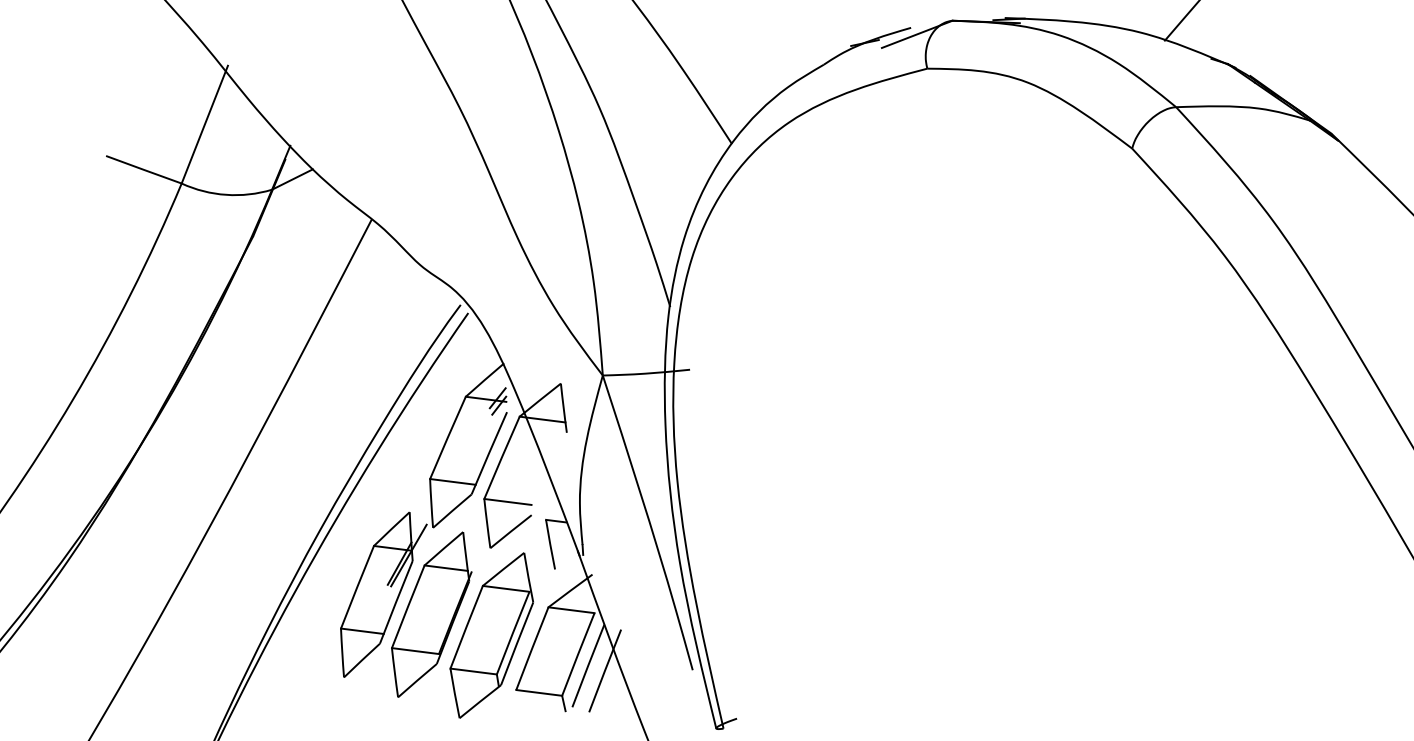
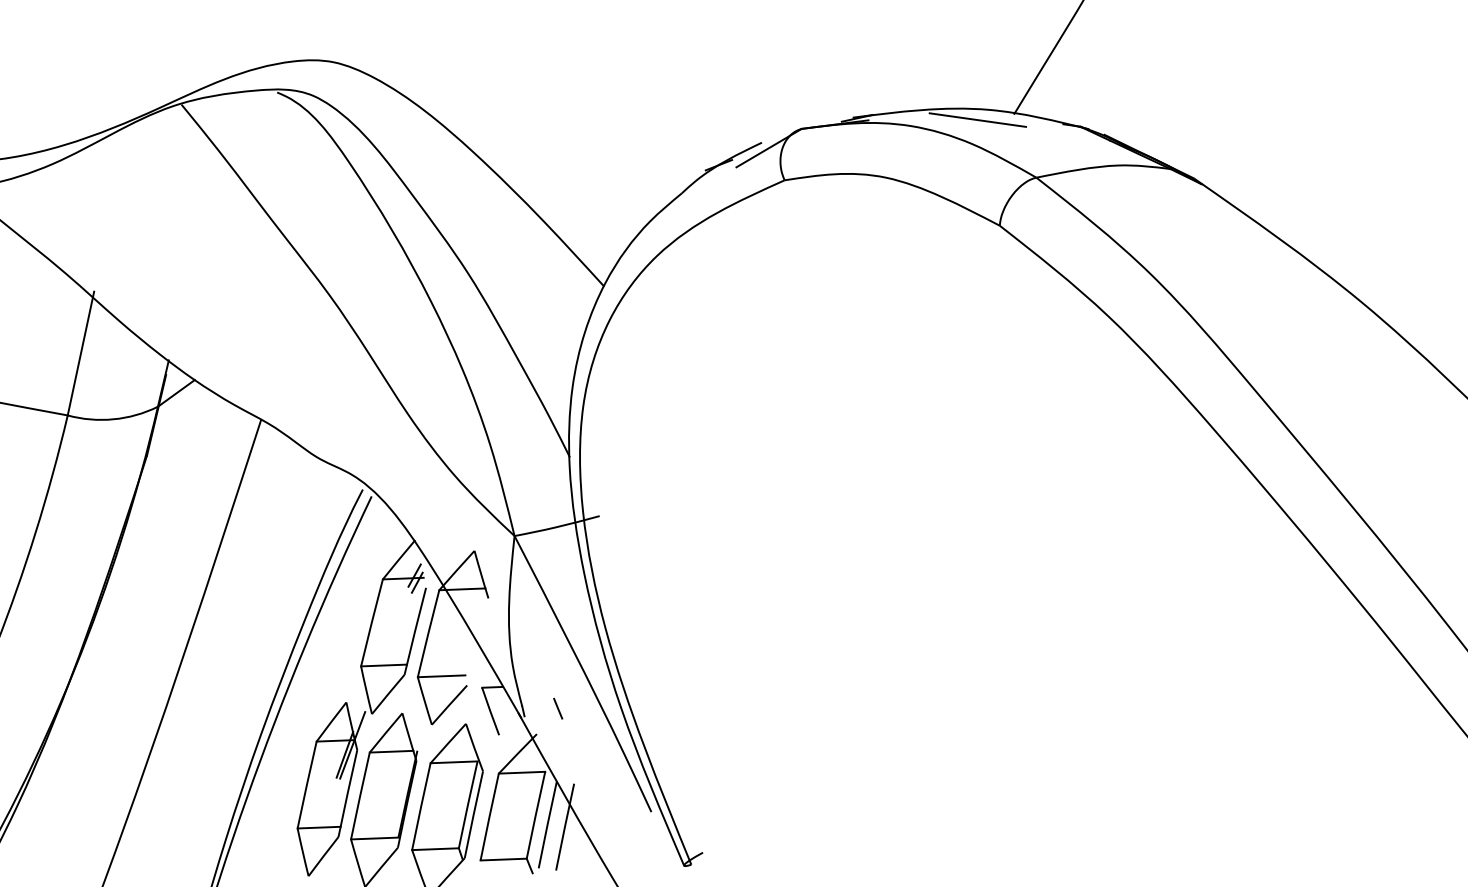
line: (1127, 40) -> (977, 119), added
line: (617, 552) -> (558, 708), added

